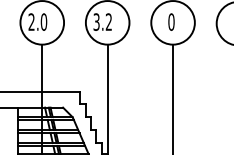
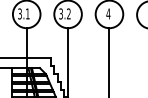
text: (37, 21) -> (23, 13), 2.0 -> 3.1
text: (171, 21) -> (108, 13), 0 -> 4

